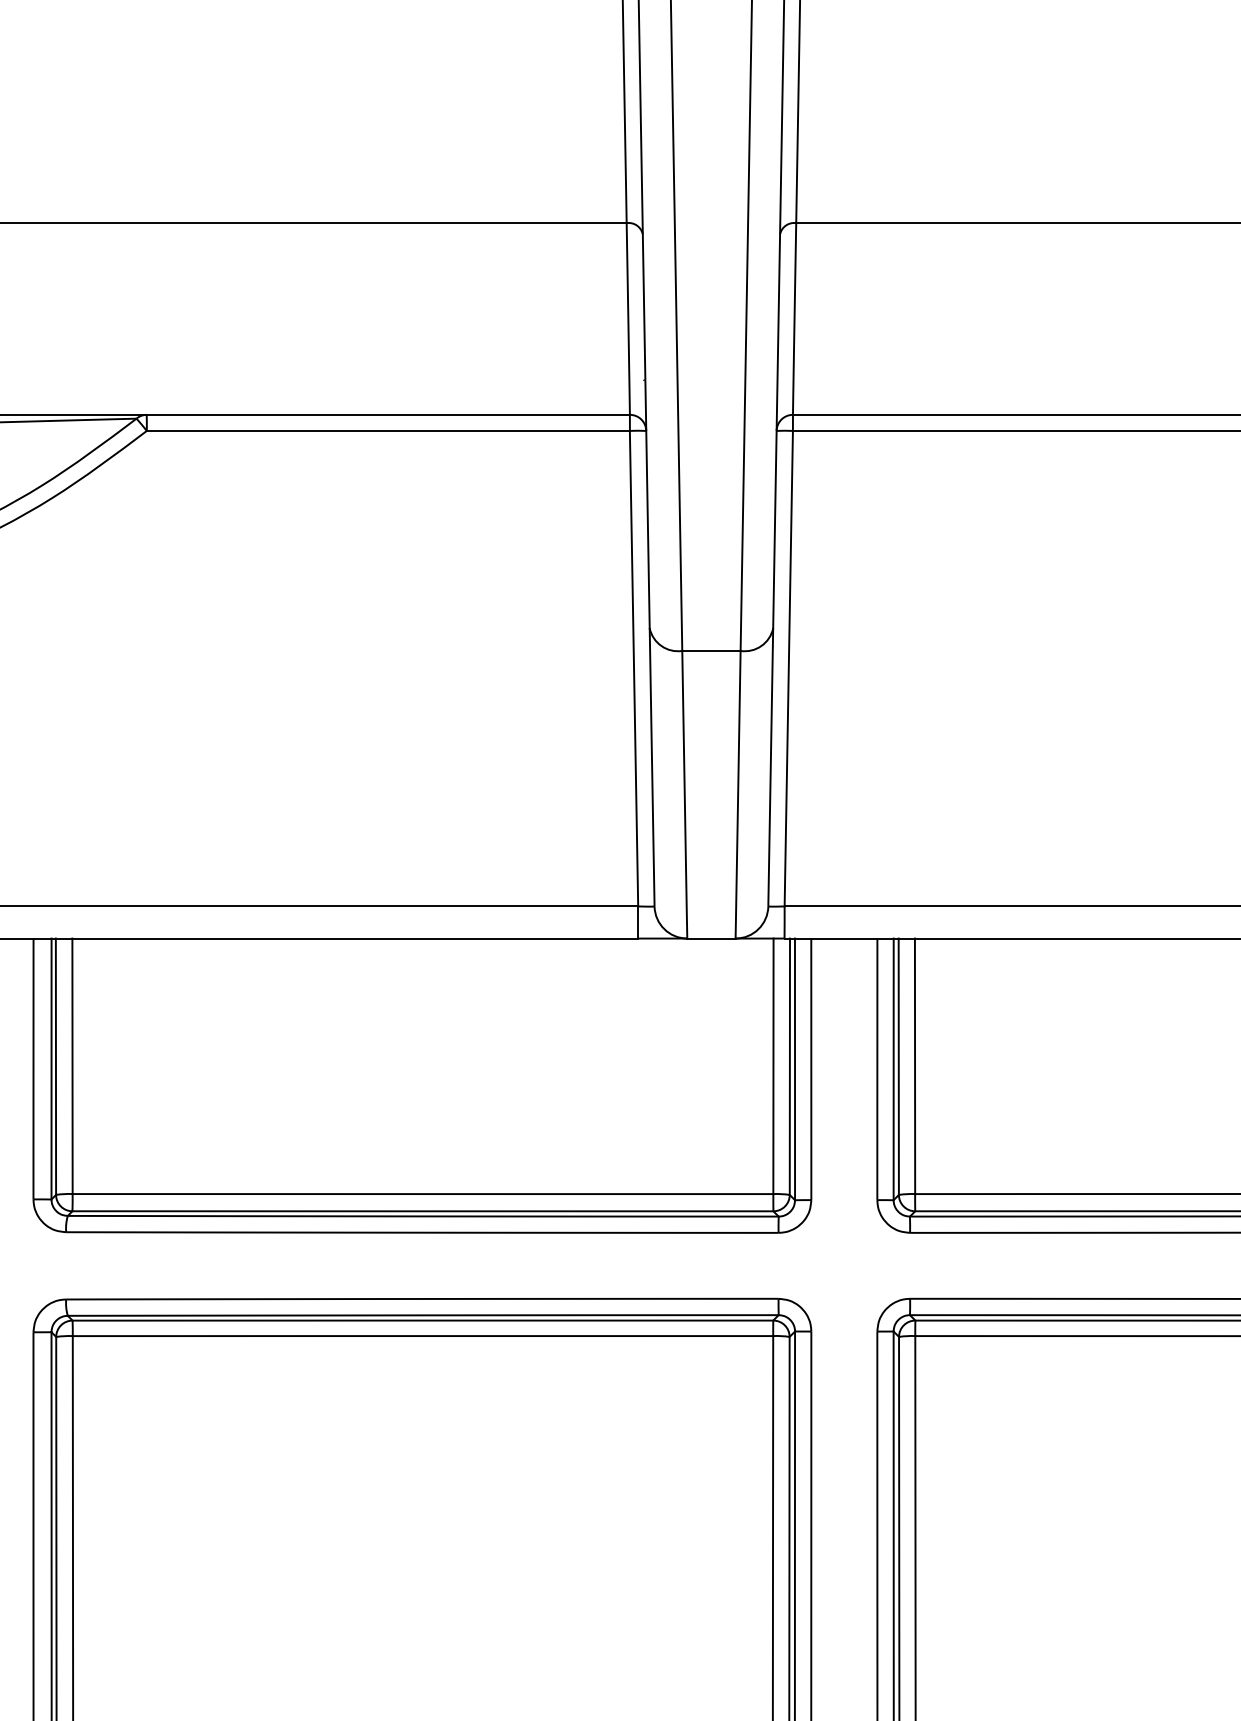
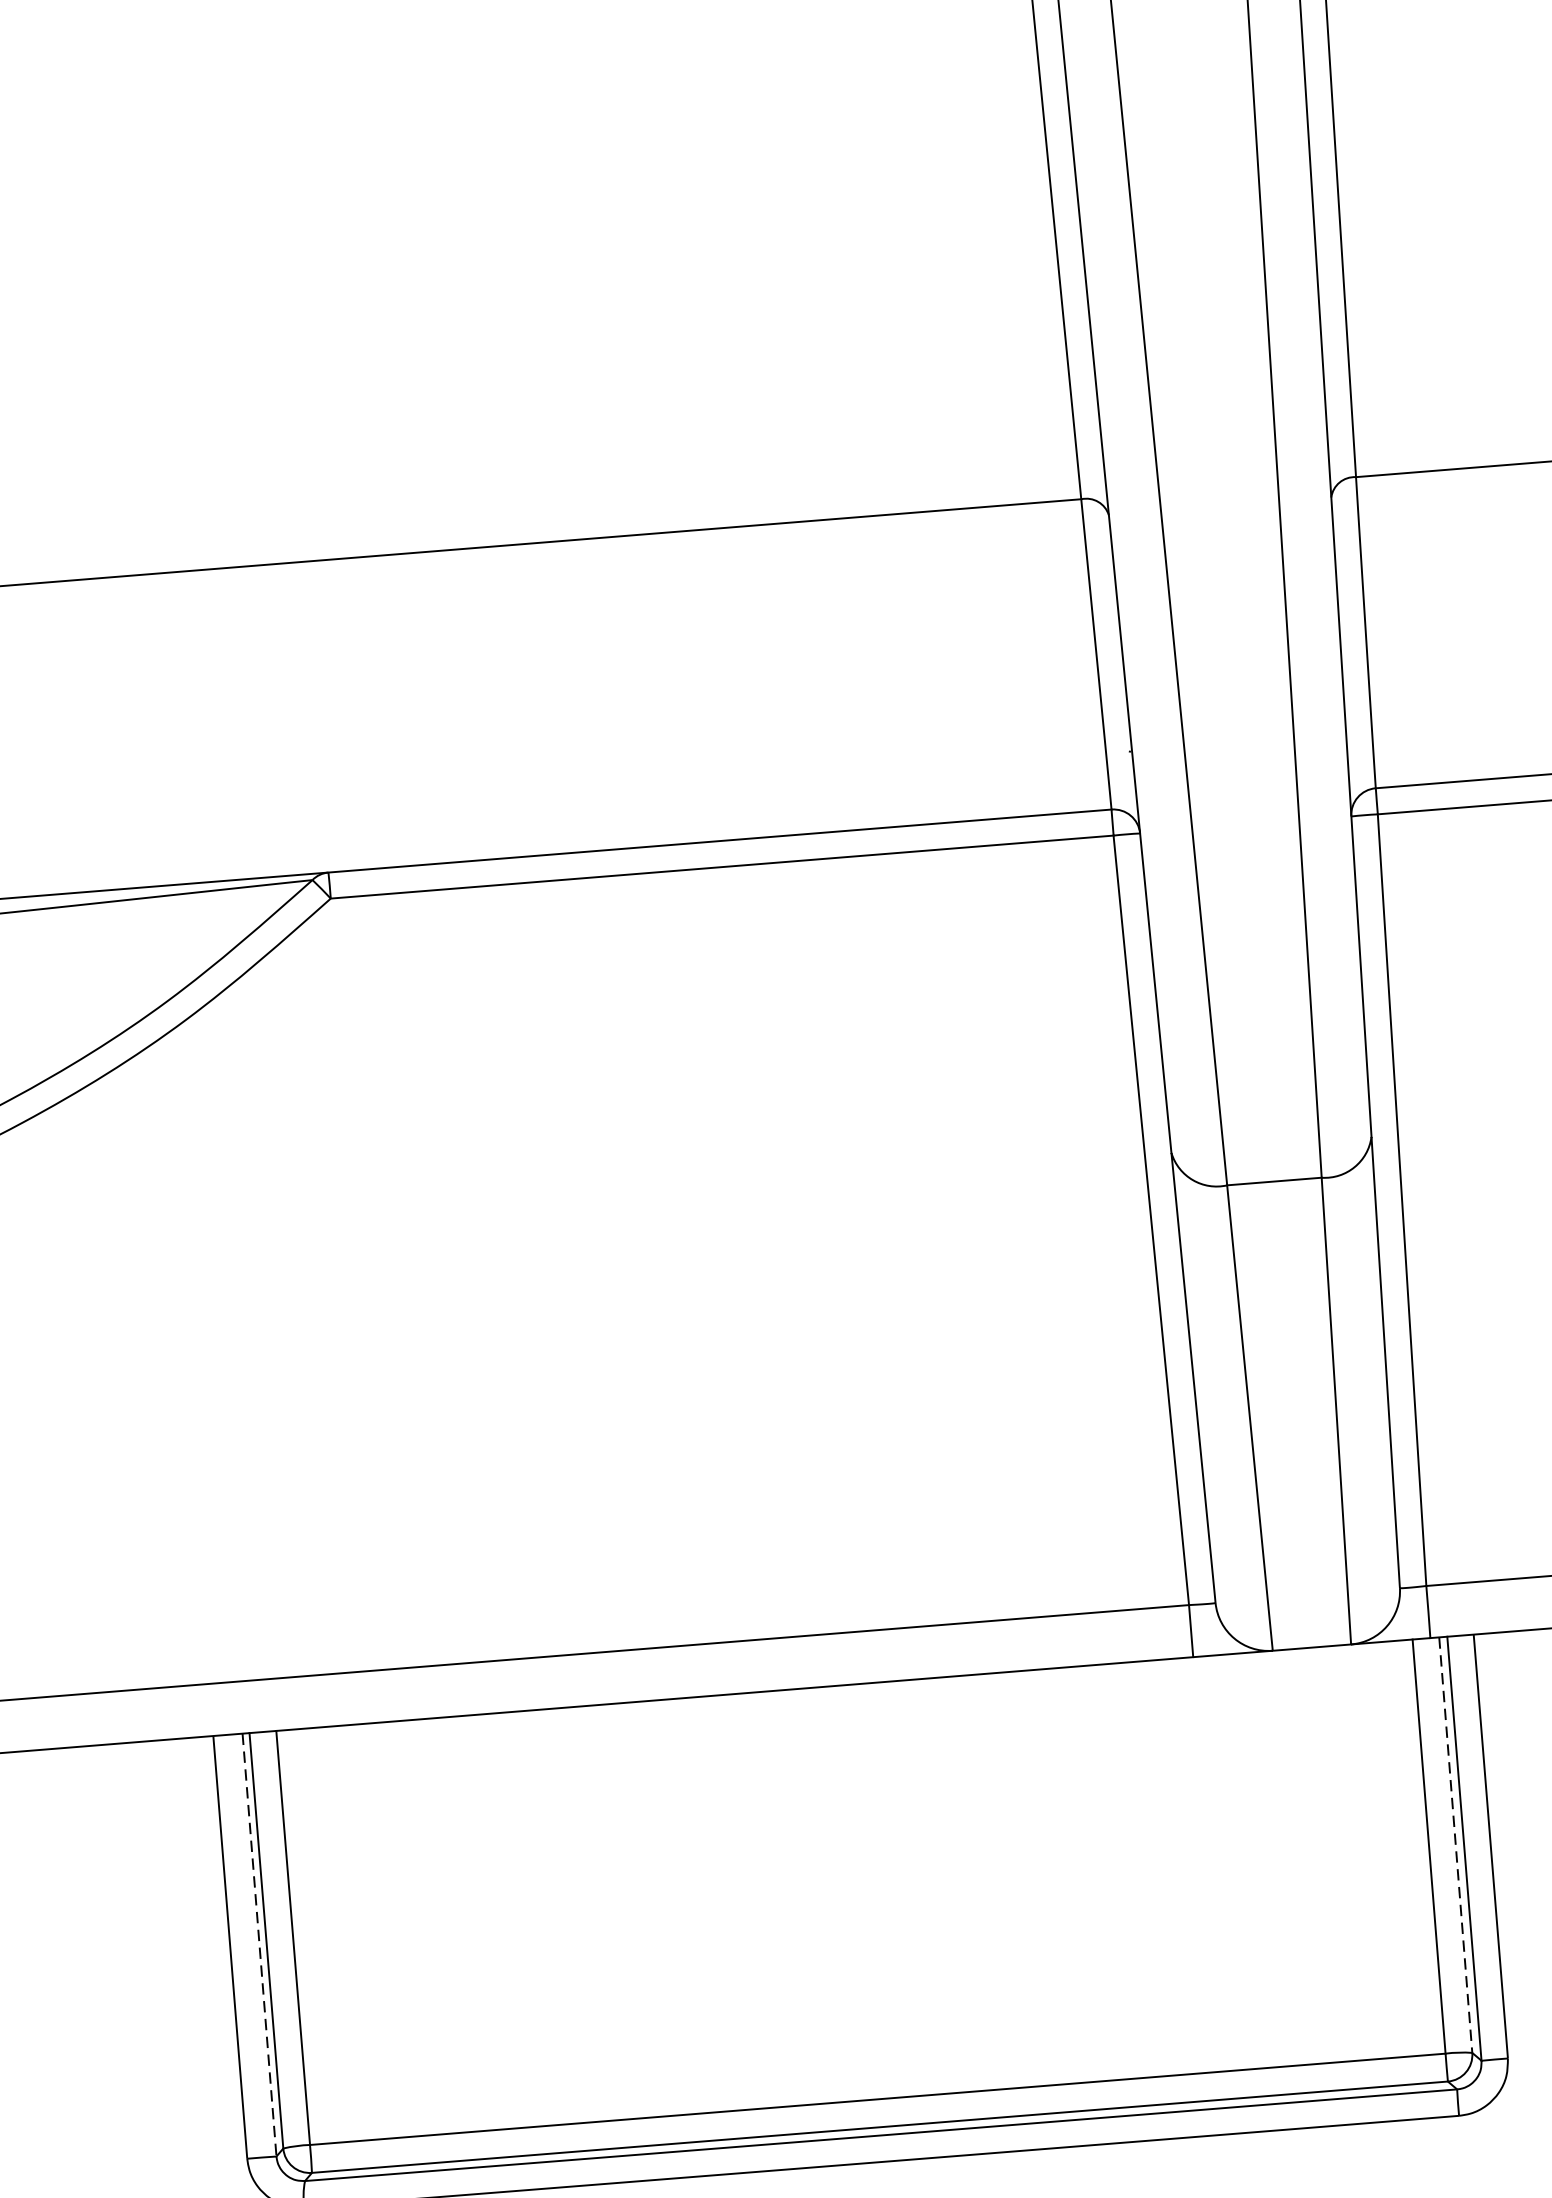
line: (789, 1067) -> (1455, 1846), solid -> dashed
line: (51, 1069) -> (259, 1945), solid -> dashed

